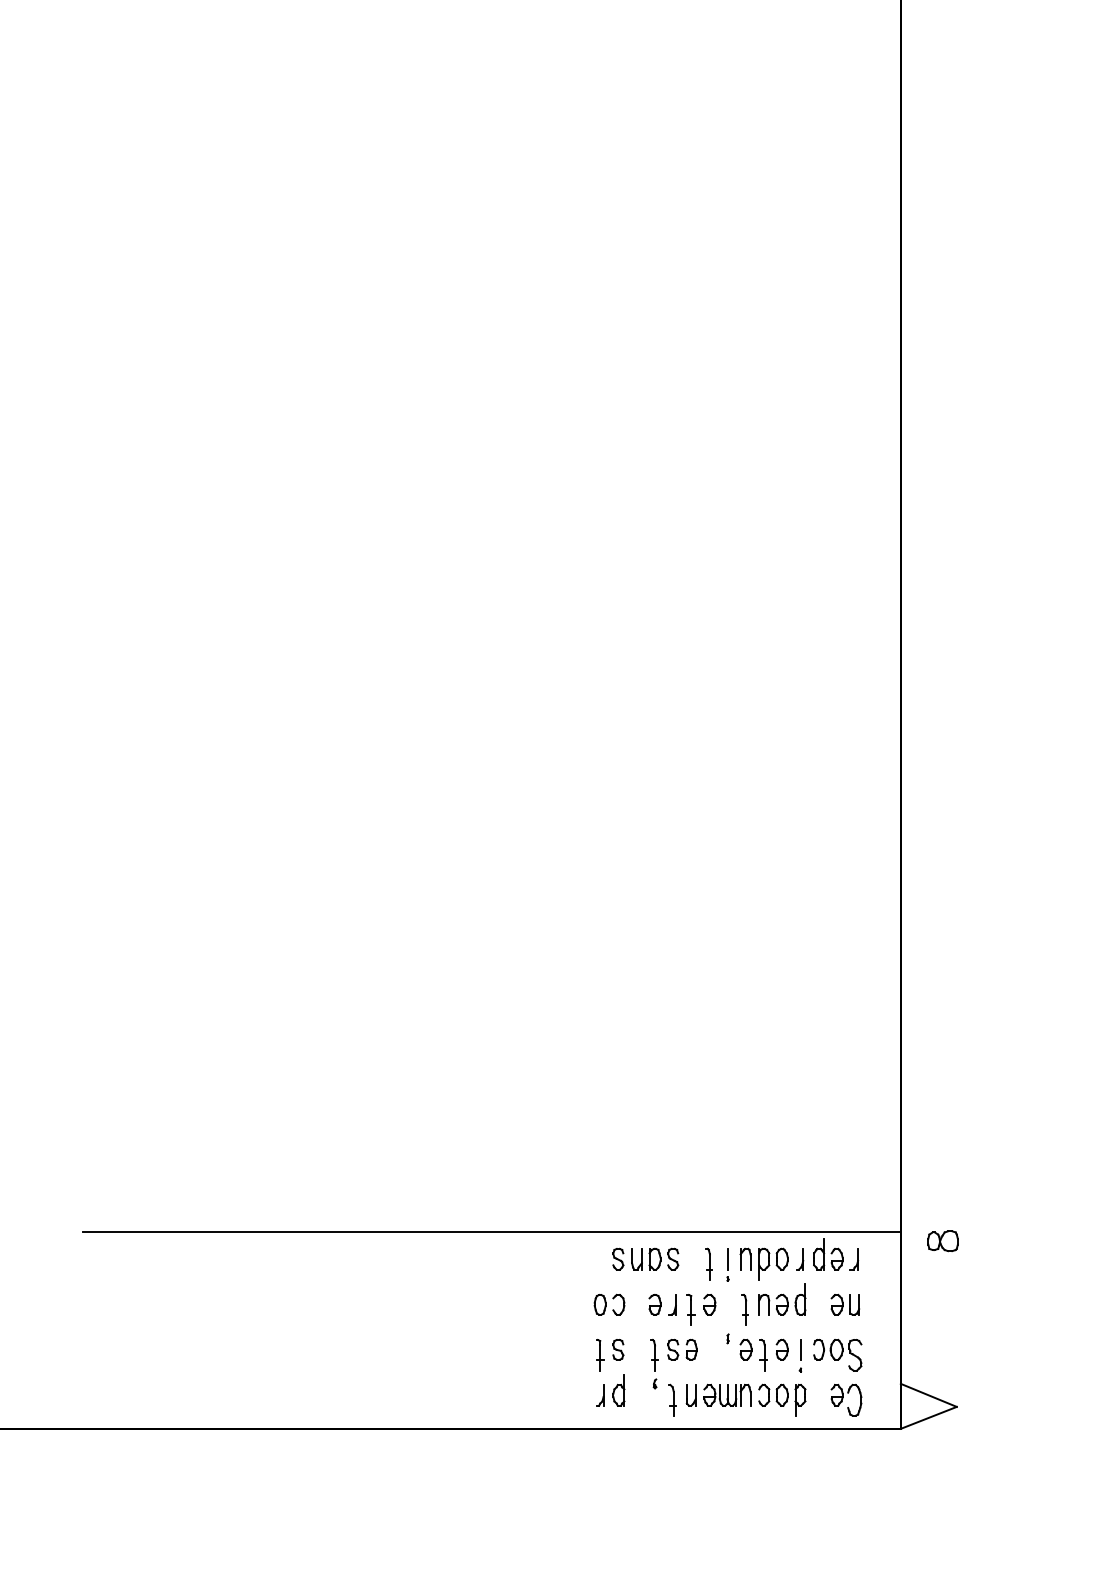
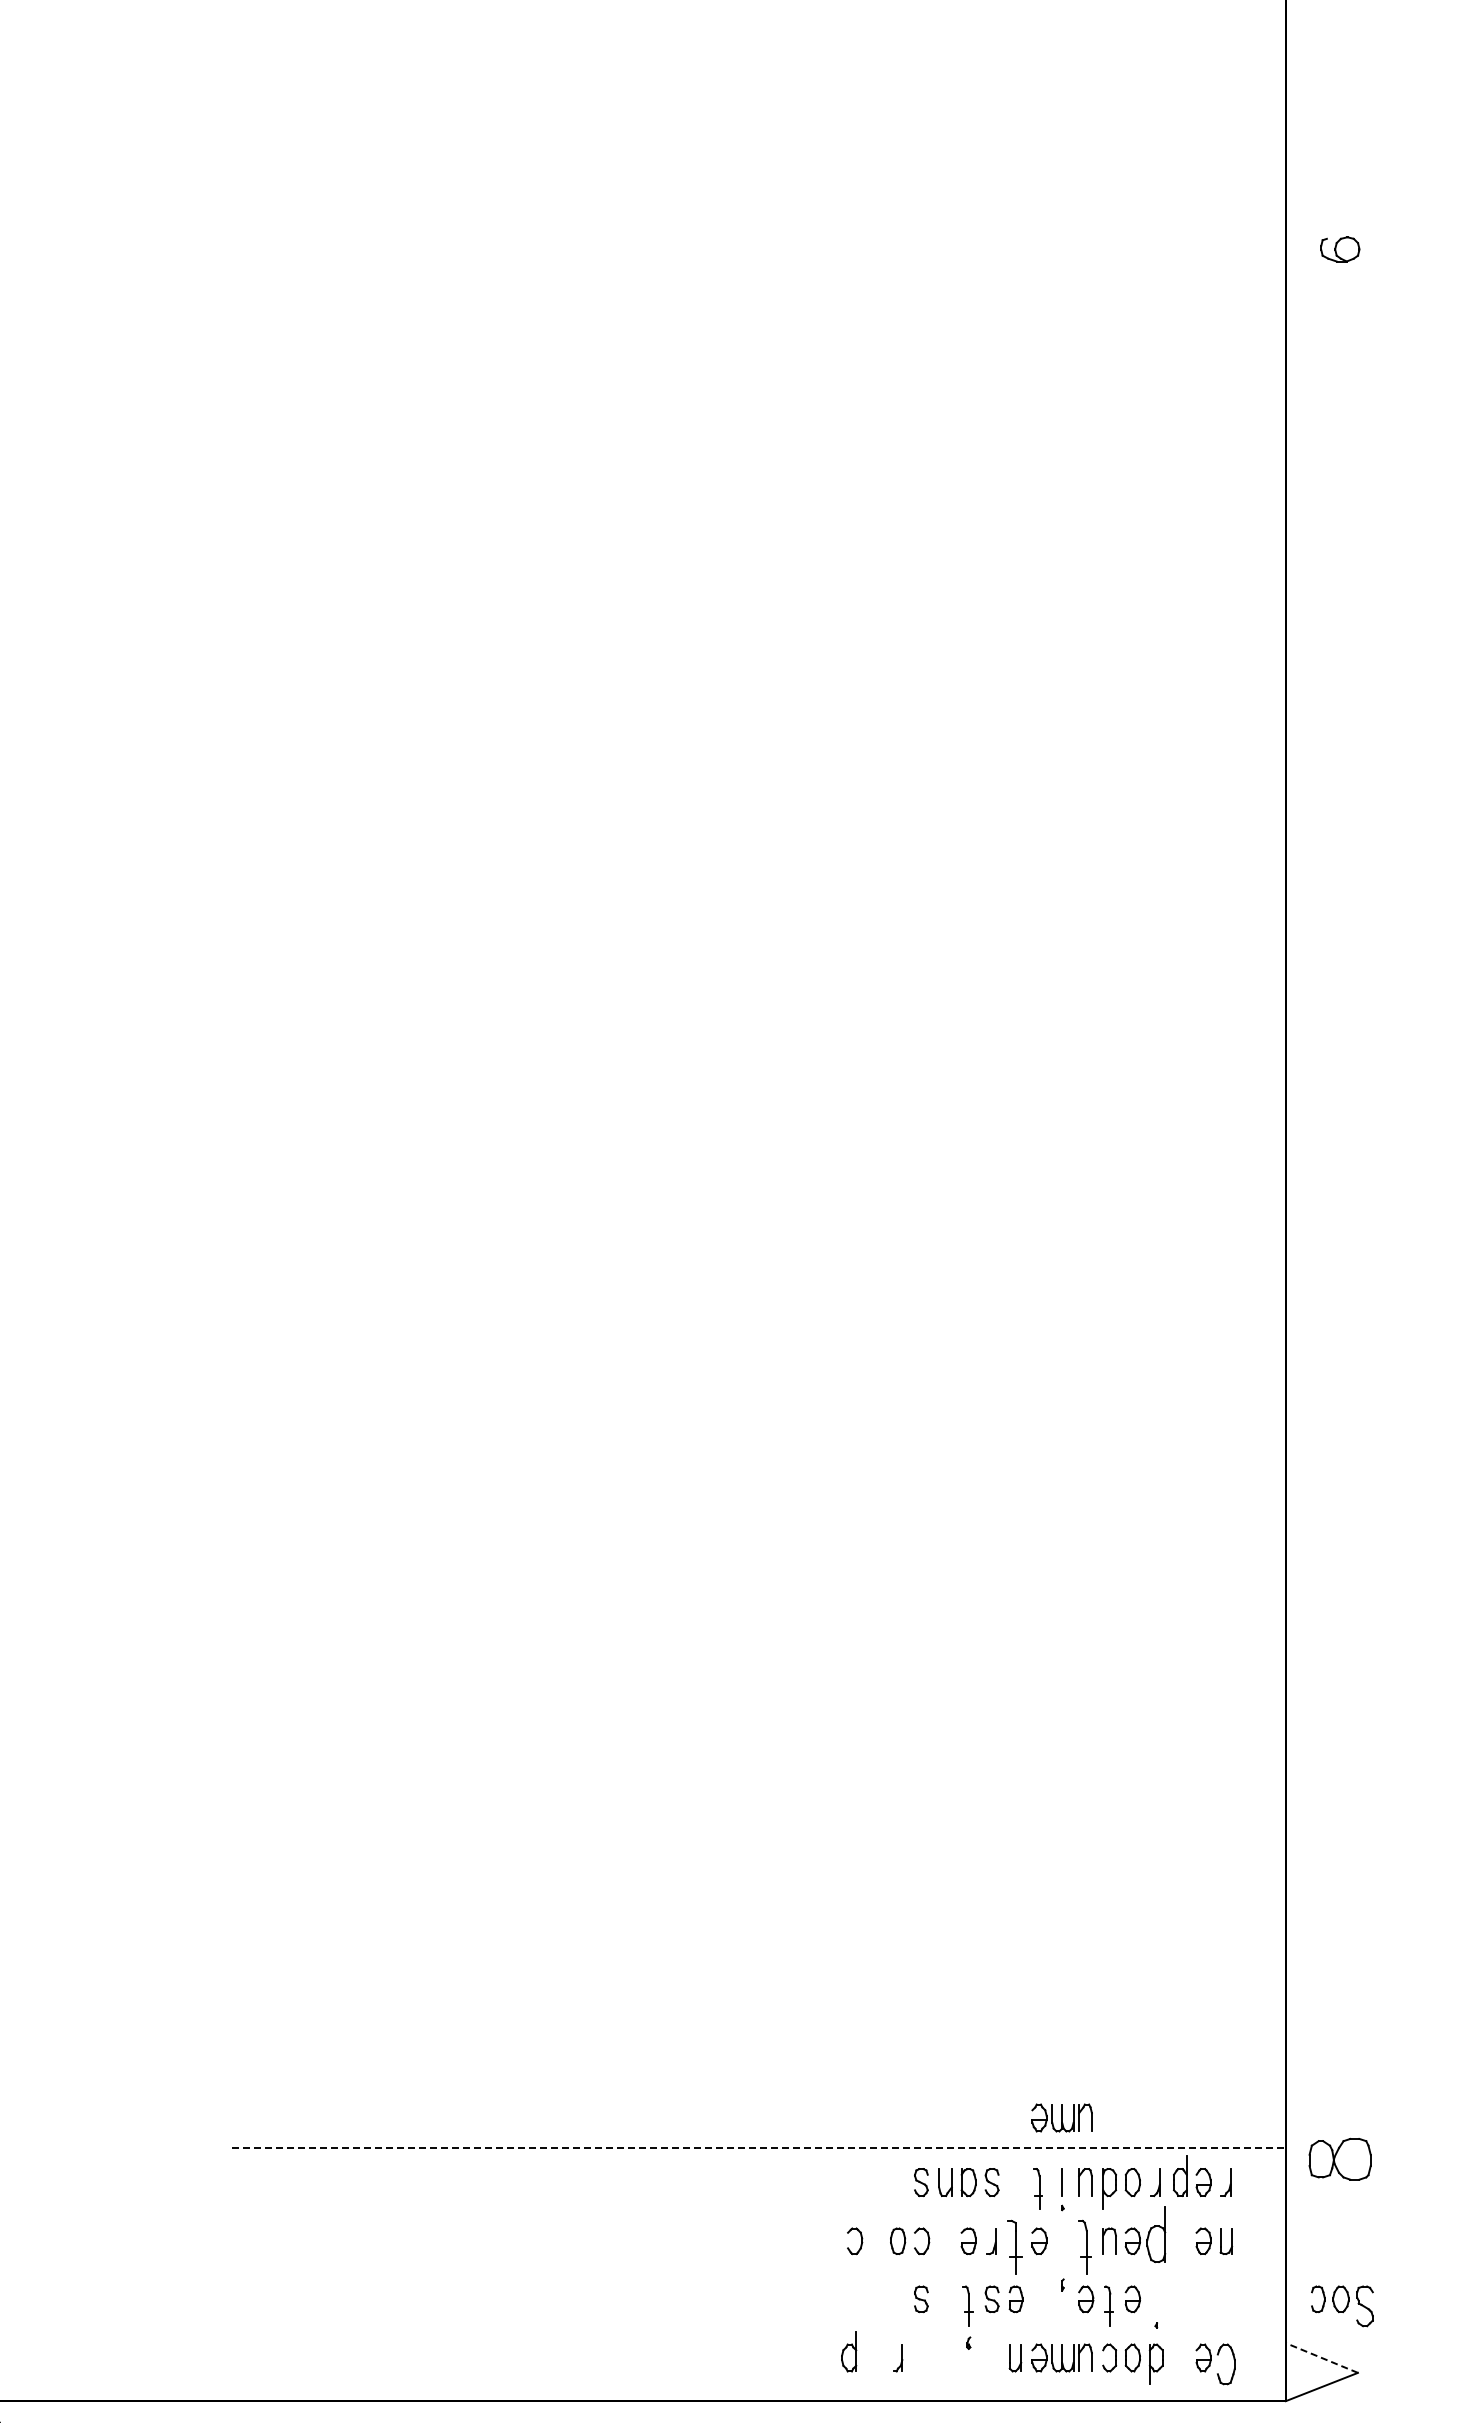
part: (726, 1208) -> (1061, 2117), added
line: (492, 1232) -> (759, 2147), solid -> dashed
part: (943, 1240) -> (1340, 2158), size x1.6
part: (800, 1298) -> (1156, 2233), size x1.4
part: (567, 1305) -> (855, 2241), added
part: (690, 1309) -> (1014, 2247), size x1.4
part: (744, 1309) -> (1084, 2247), size x1.4
line: (801, 1350) -> (1157, 2299), removed
part: (599, 1354) -> (897, 2305), removed
part: (837, 1355) -> (1342, 2306), moved
part: (619, 1390) -> (849, 2351), moved
line: (928, 1394) -> (1321, 2357), solid -> dashed
part: (672, 1399) -> (991, 2363), removed

